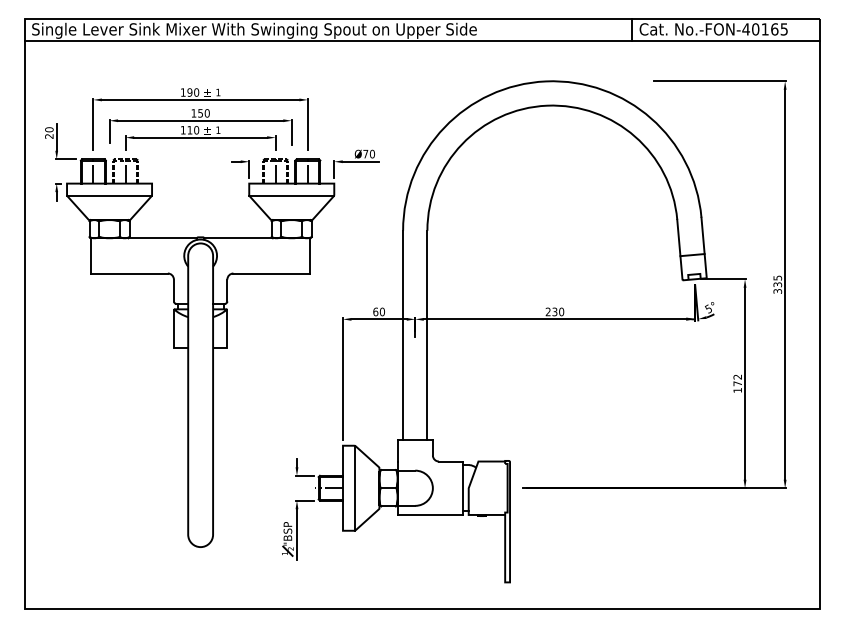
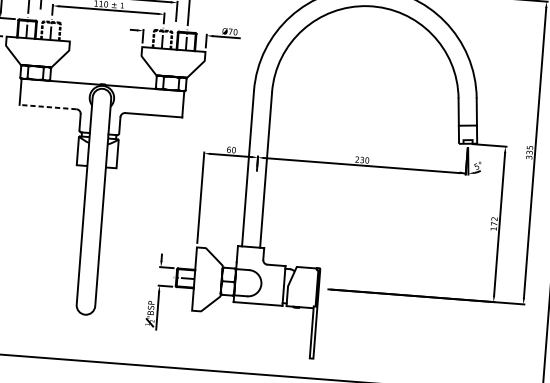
line: (109, 195) -> (37, 47), removed
line: (291, 195) -> (172, 58), removed
line: (129, 273) -> (48, 107), solid -> dashed
line: (355, 487) -> (203, 279), removed

